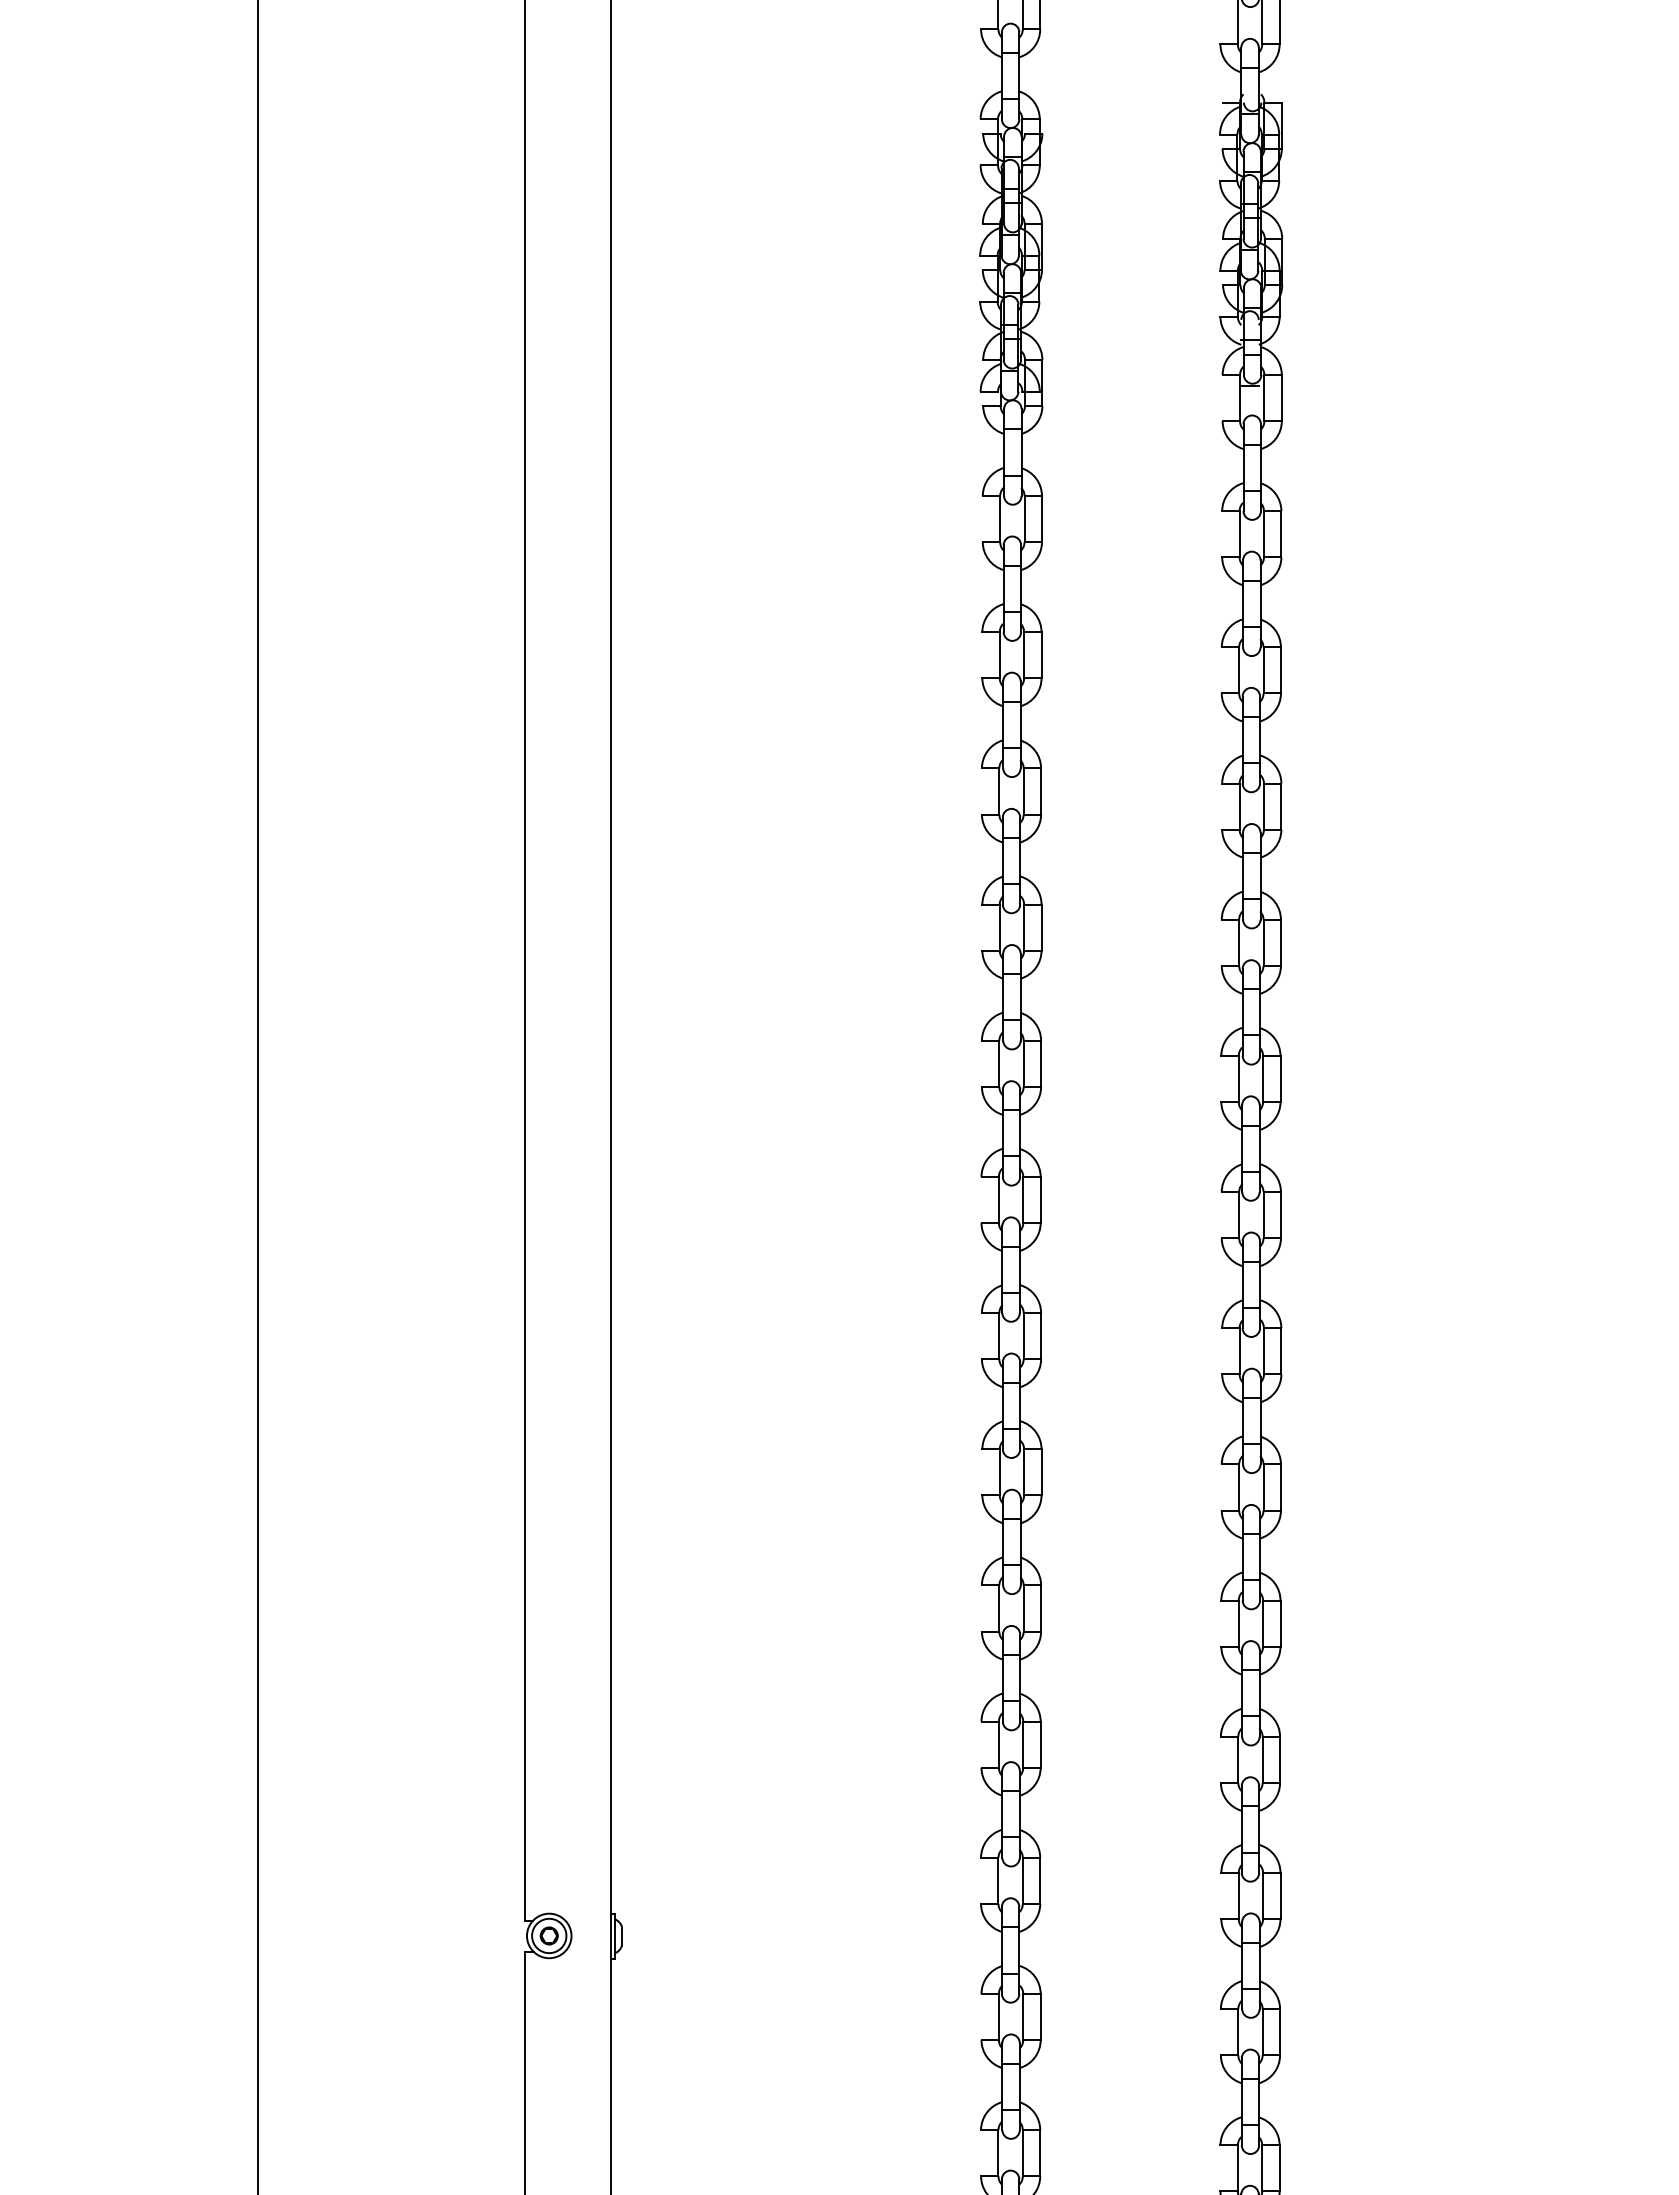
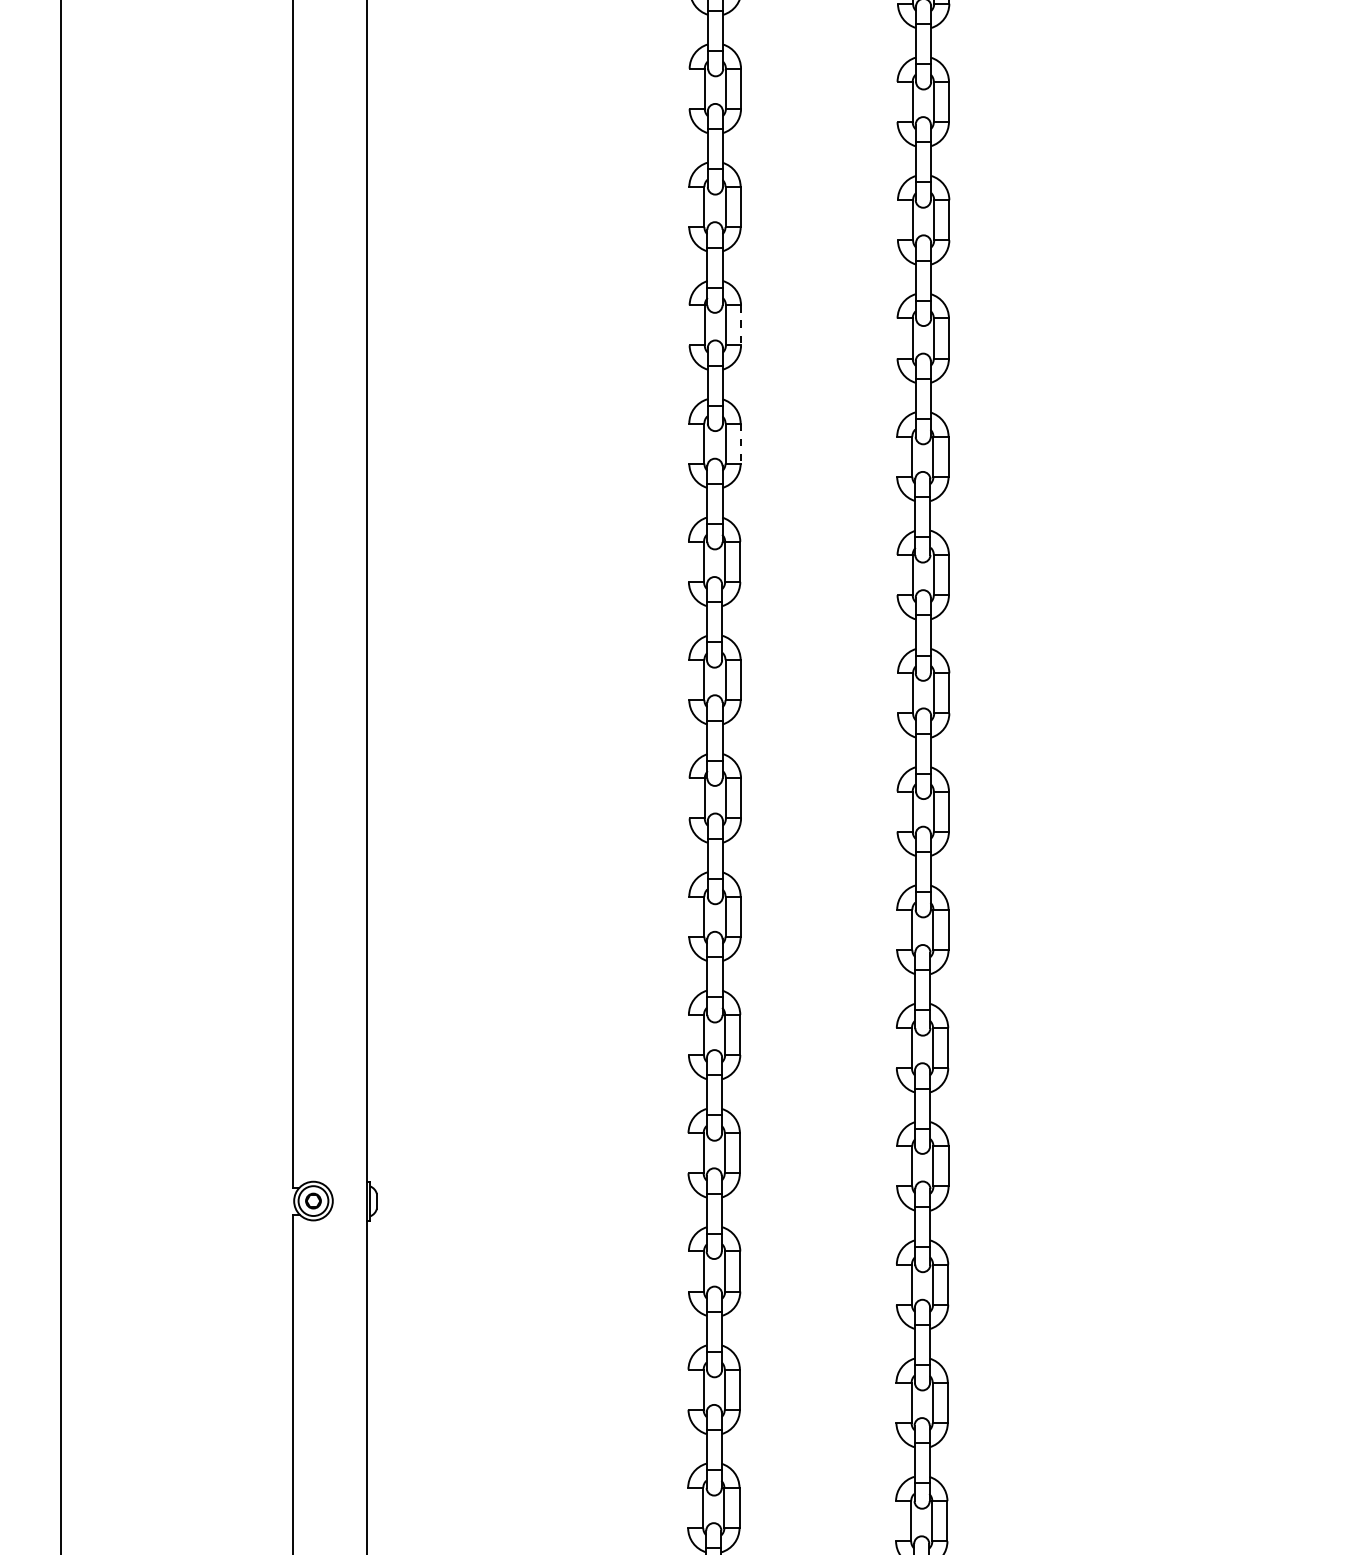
line: (1041, 928) -> (741, 326), solid -> dashed
line: (1041, 1064) -> (741, 444), solid -> dashed

